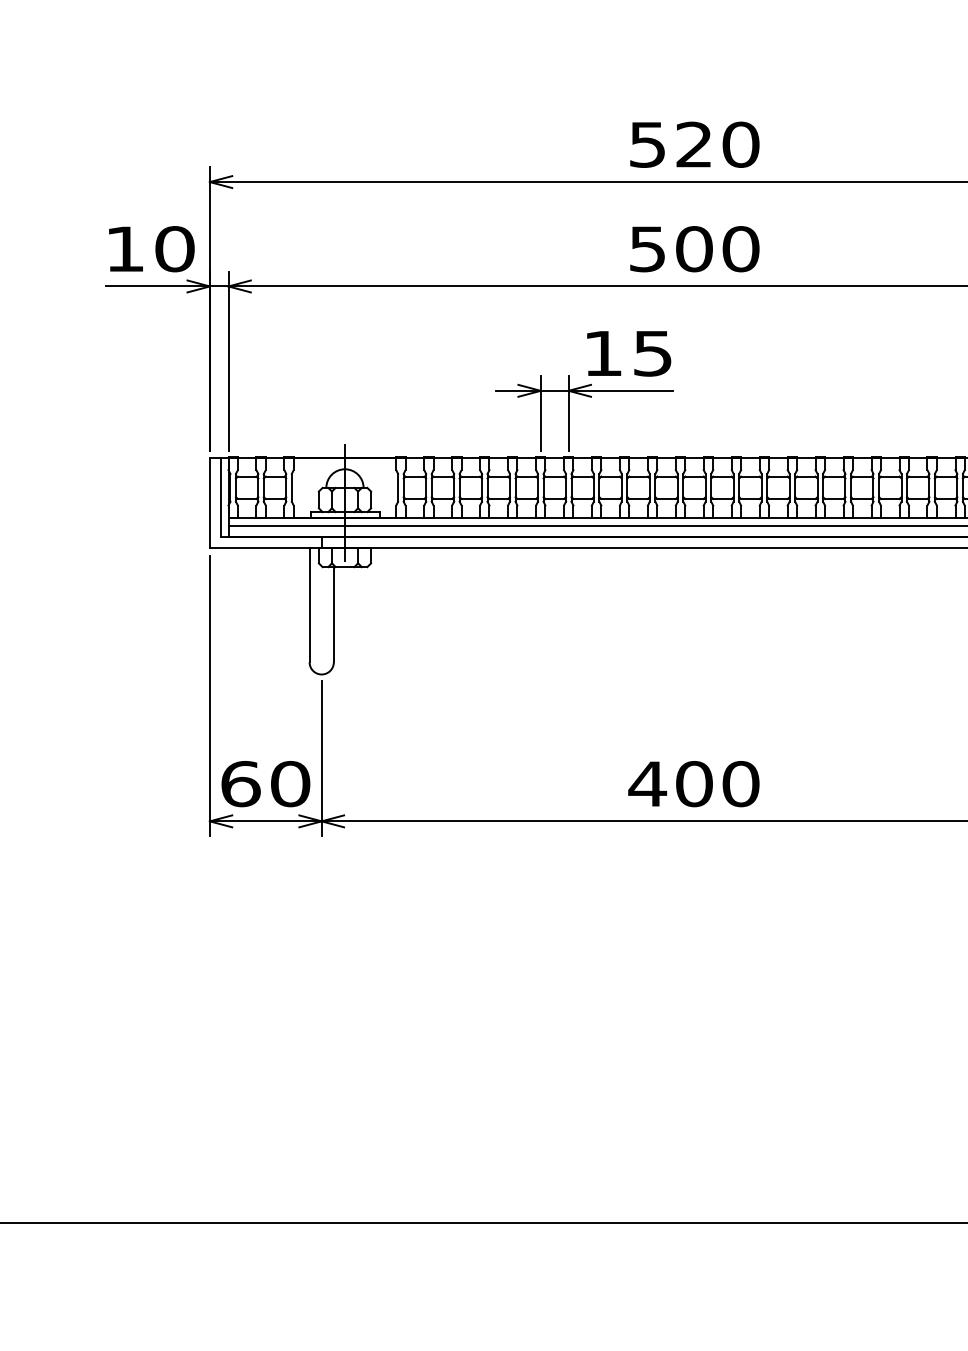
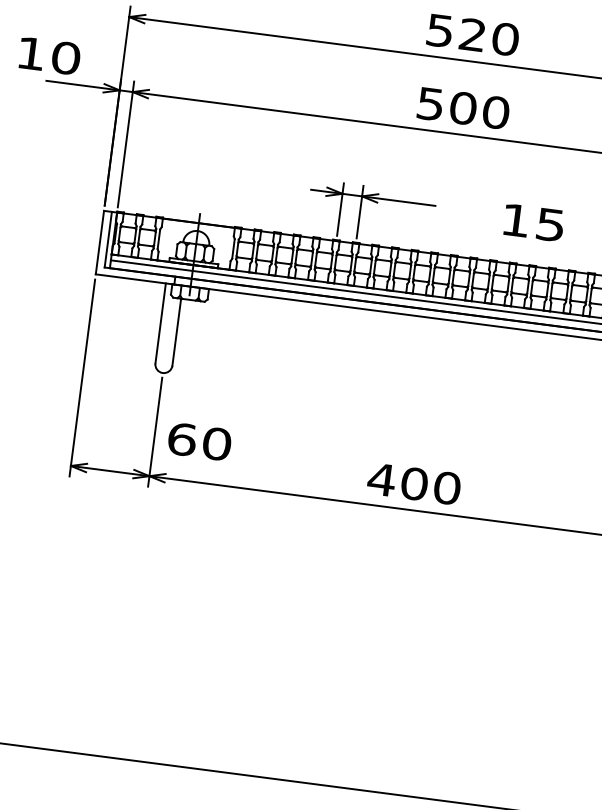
text: (151, 249) -> (49, 56), moved
text: (629, 353) -> (534, 222), moved
text: (265, 784) -> (199, 442), moved

